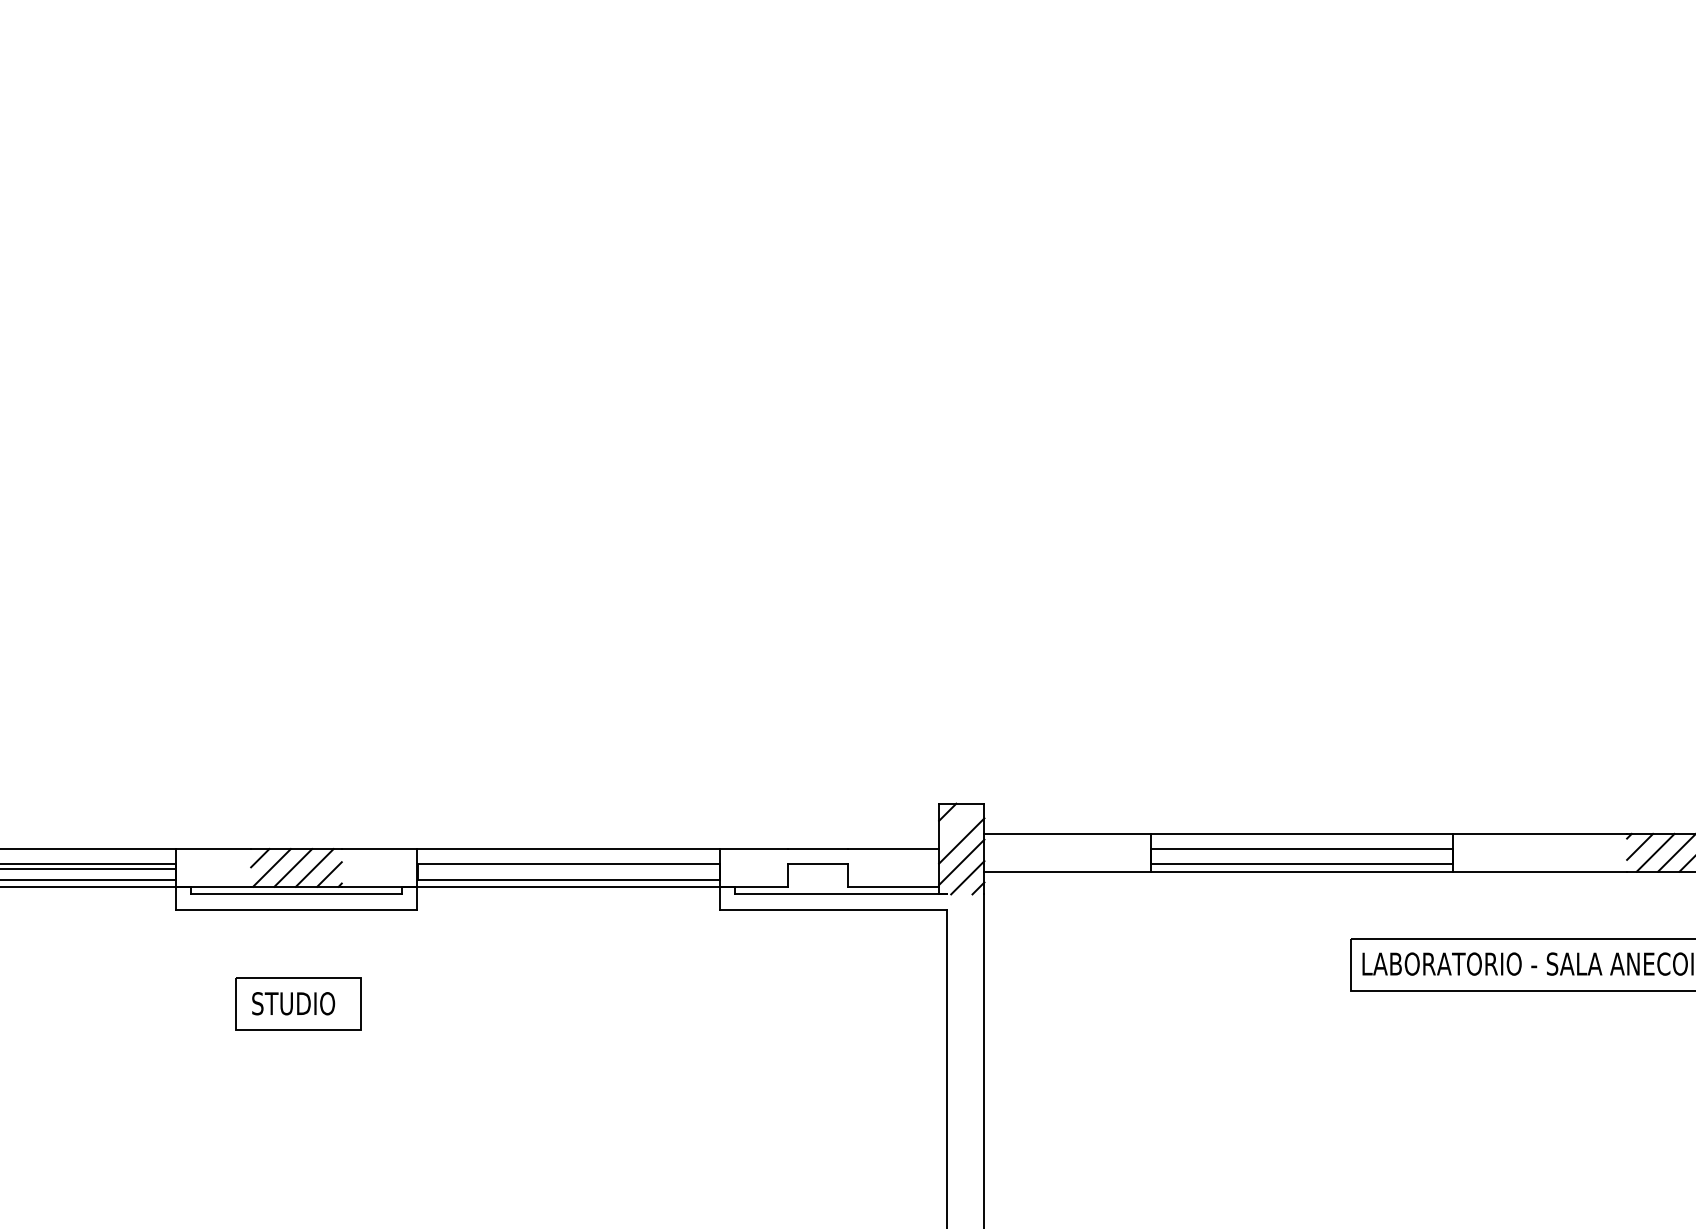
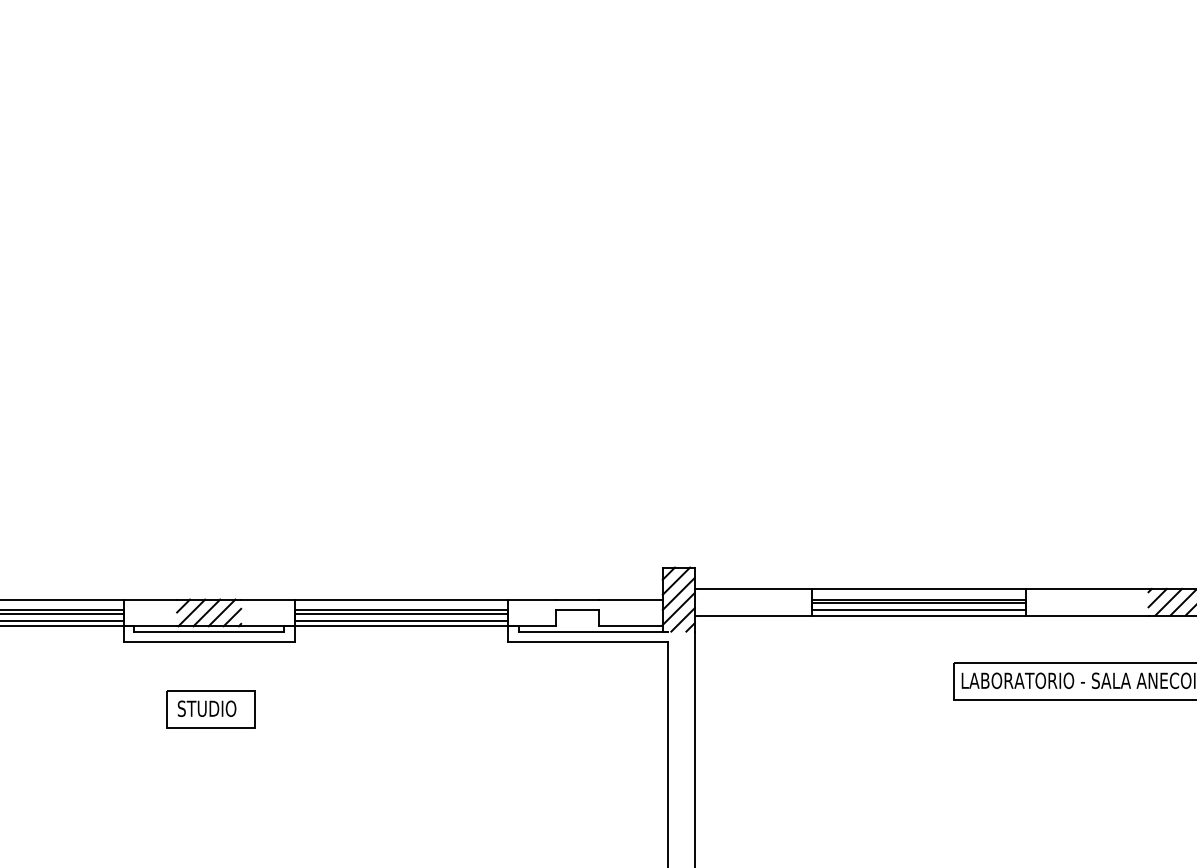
line: (958, 822) -> (676, 580), added
line: (1301, 854) -> (918, 603), added
line: (568, 869) -> (401, 614), added

